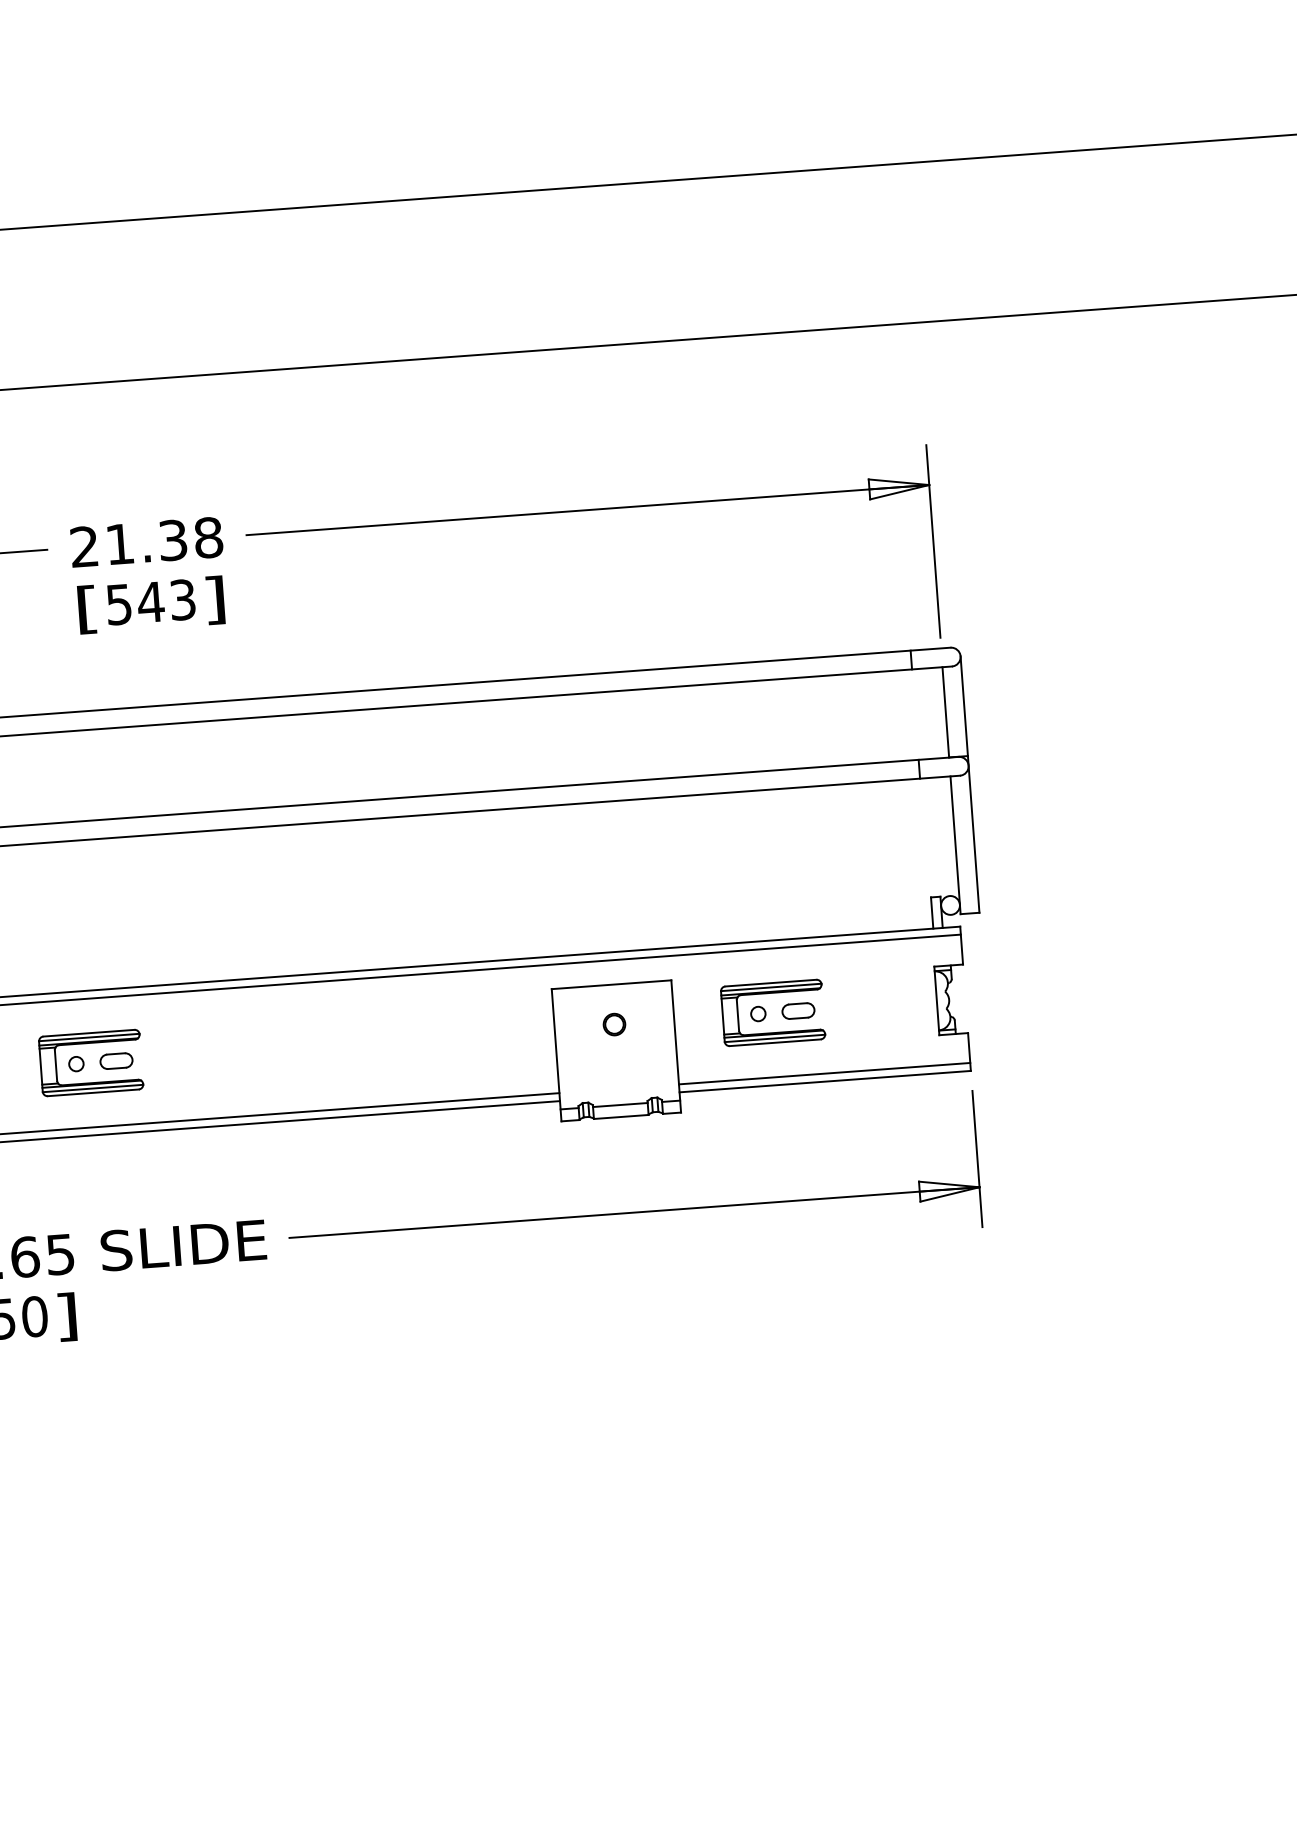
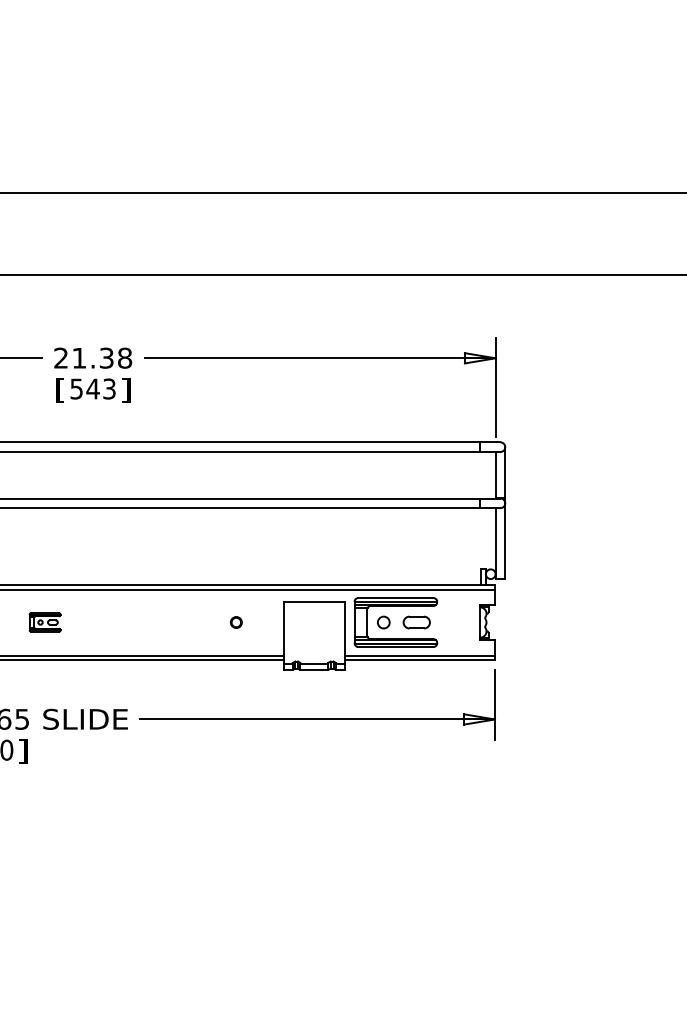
part: (772, 1012) -> (395, 622), size x1.6
circle: (612, 1024) -> (235, 622), moved
part: (89, 1063) -> (44, 622), size x0.6

